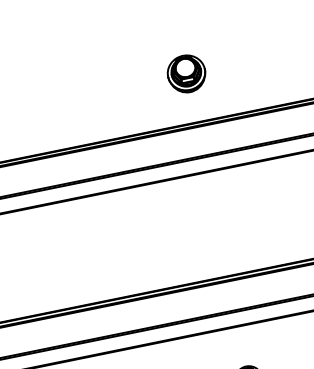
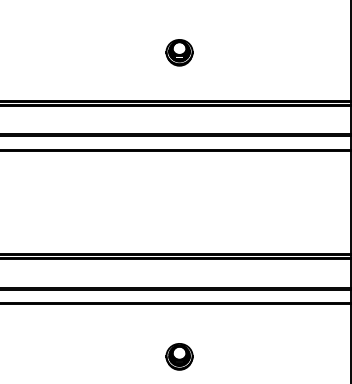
part: (186, 73) -> (179, 52), size x0.71

